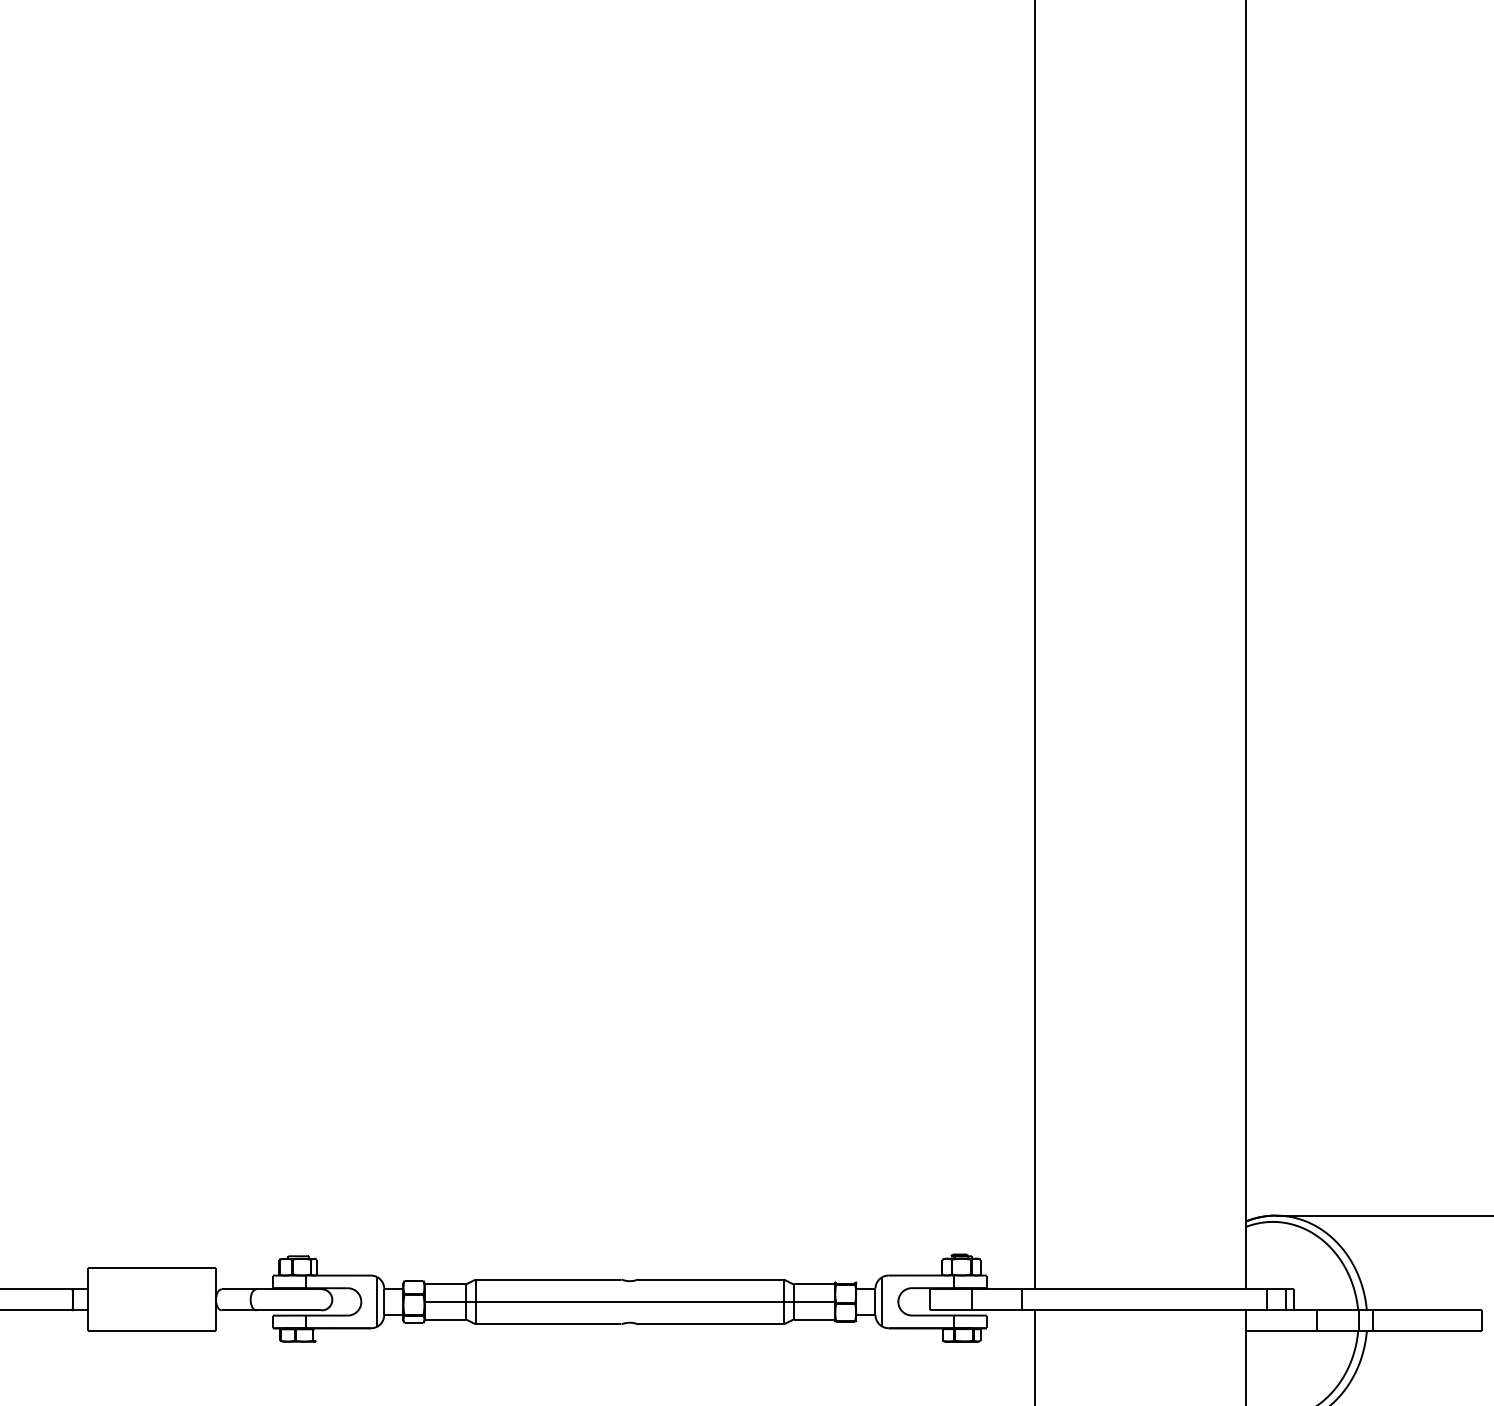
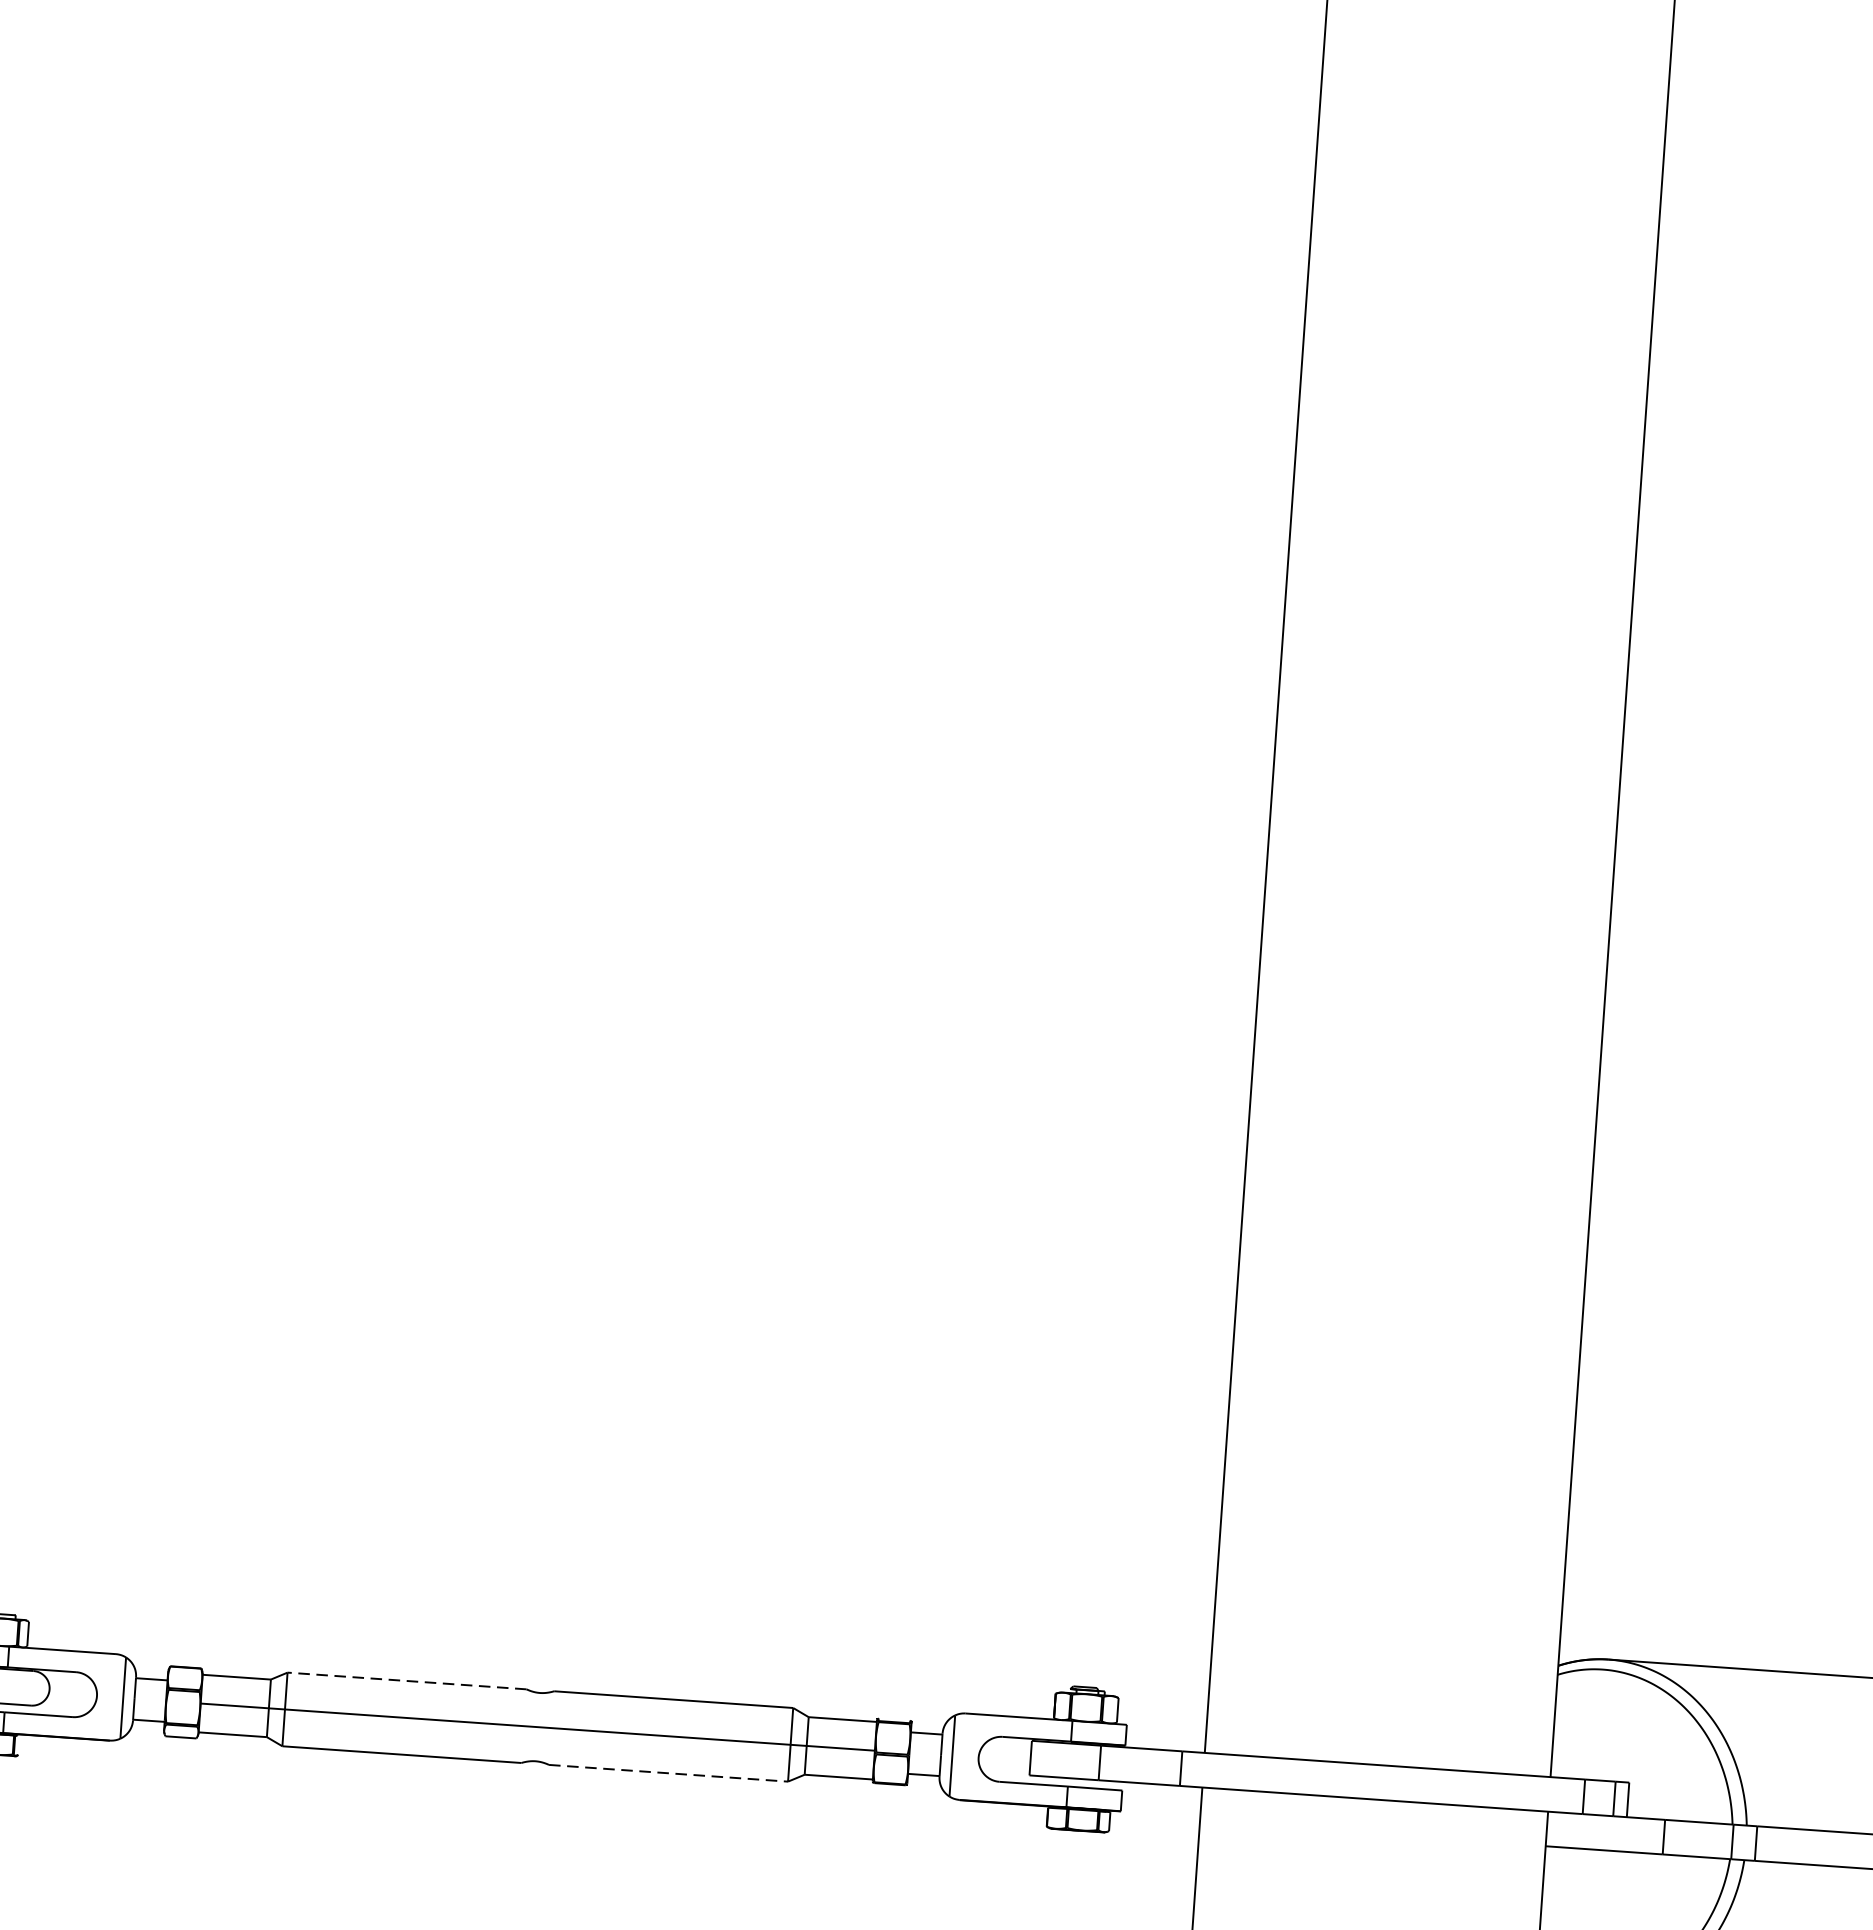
line: (548, 1279) -> (406, 1680), solid -> dashed
line: (711, 1324) -> (669, 1773), solid -> dashed

